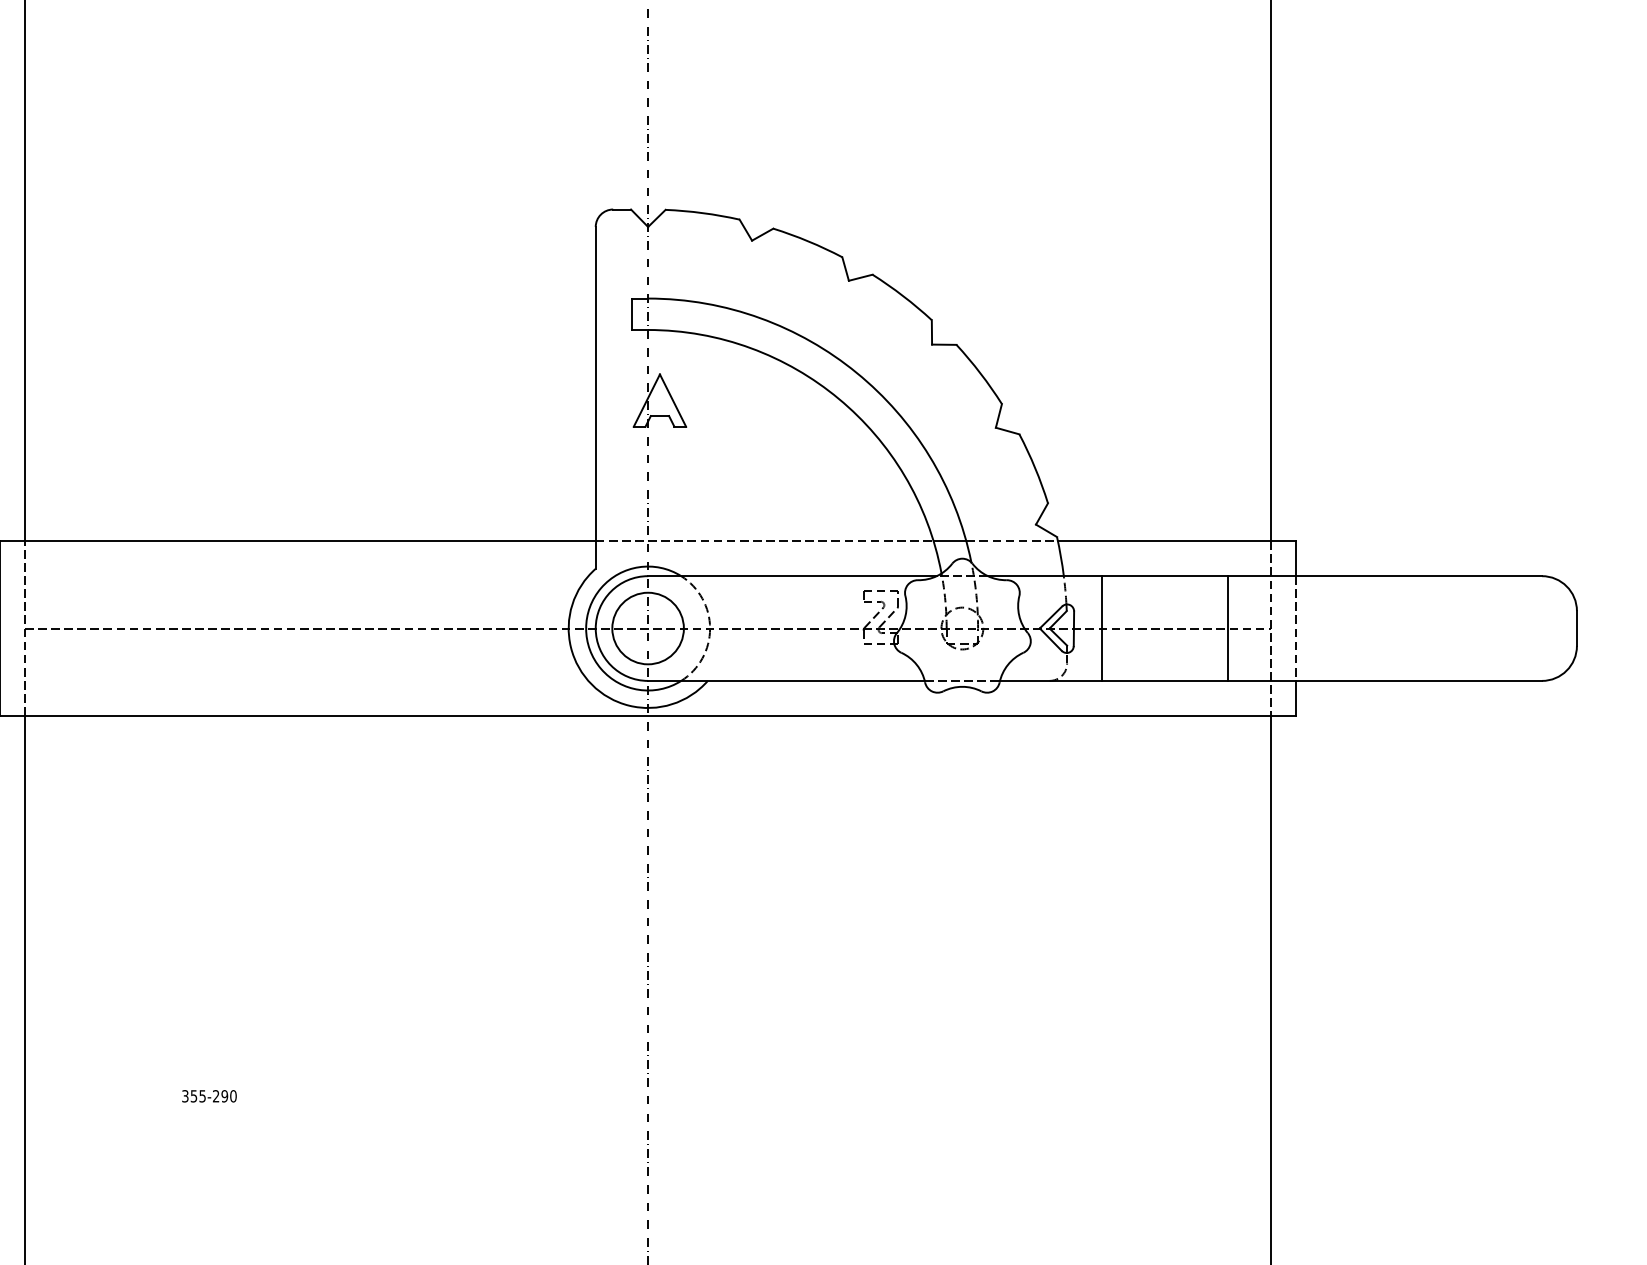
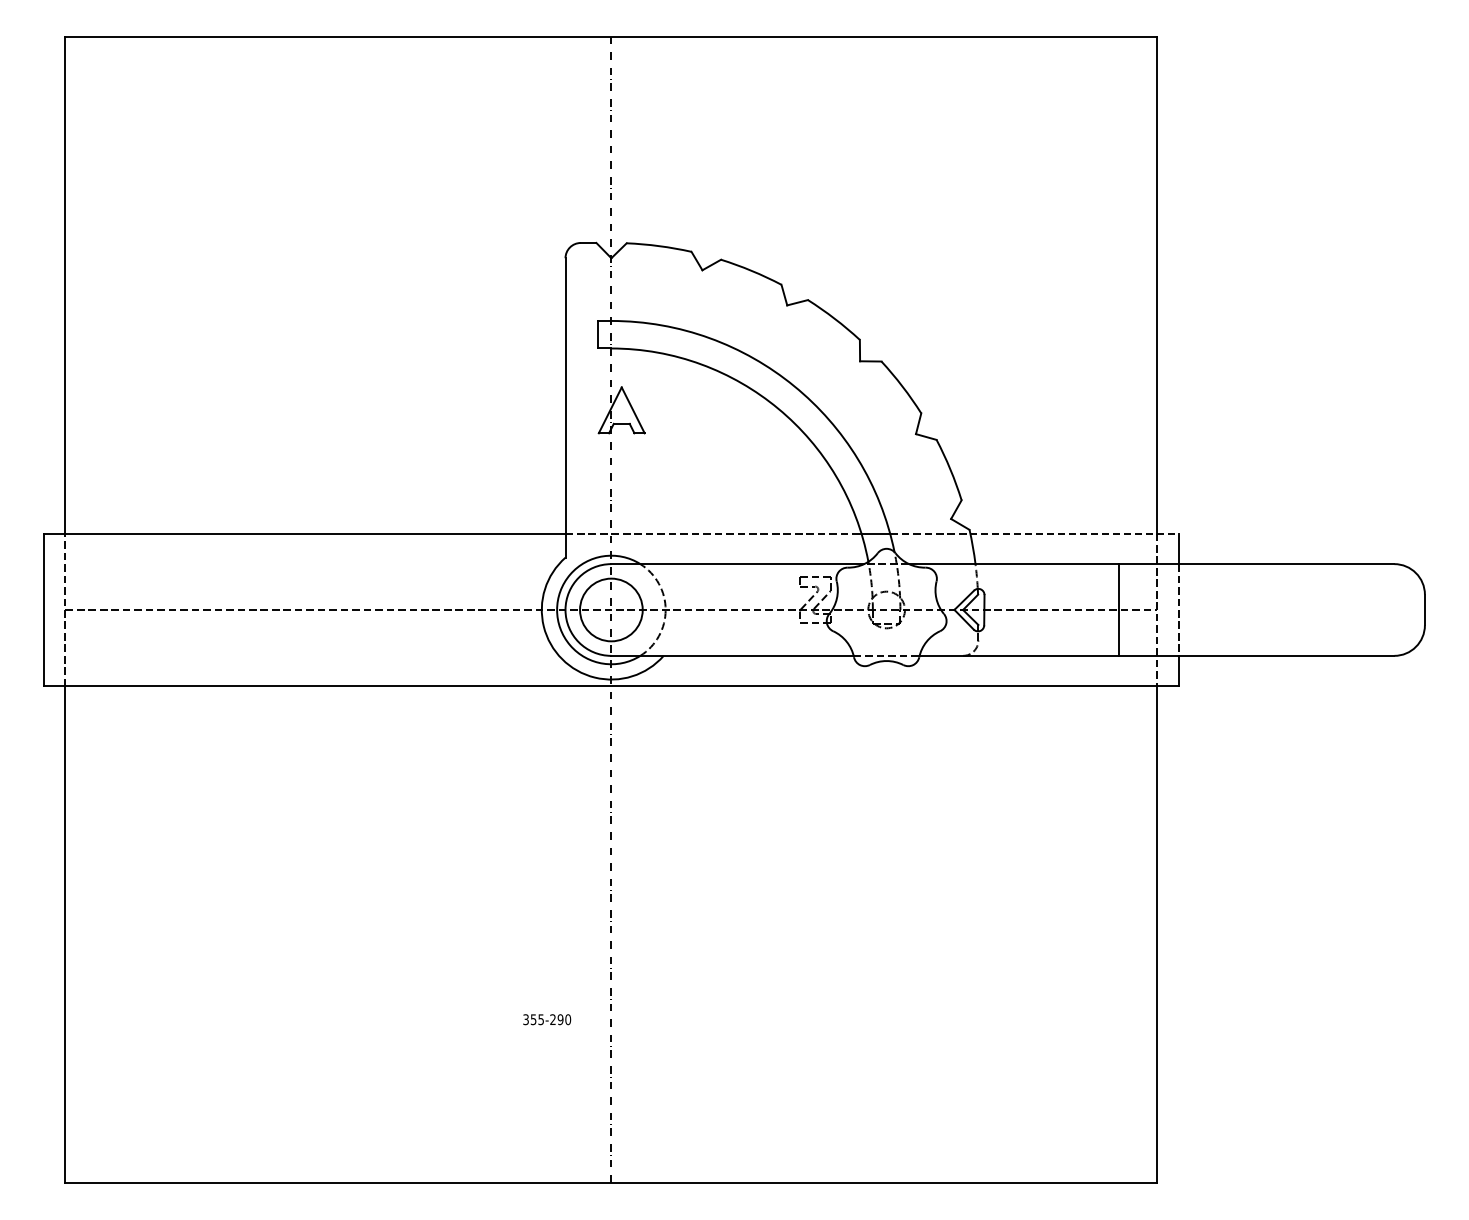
line: (1177, 541) -> (1075, 533), solid -> dashed
line: (1101, 627) -> (1008, 609), removed
text: (209, 1096) -> (547, 1019), moved

